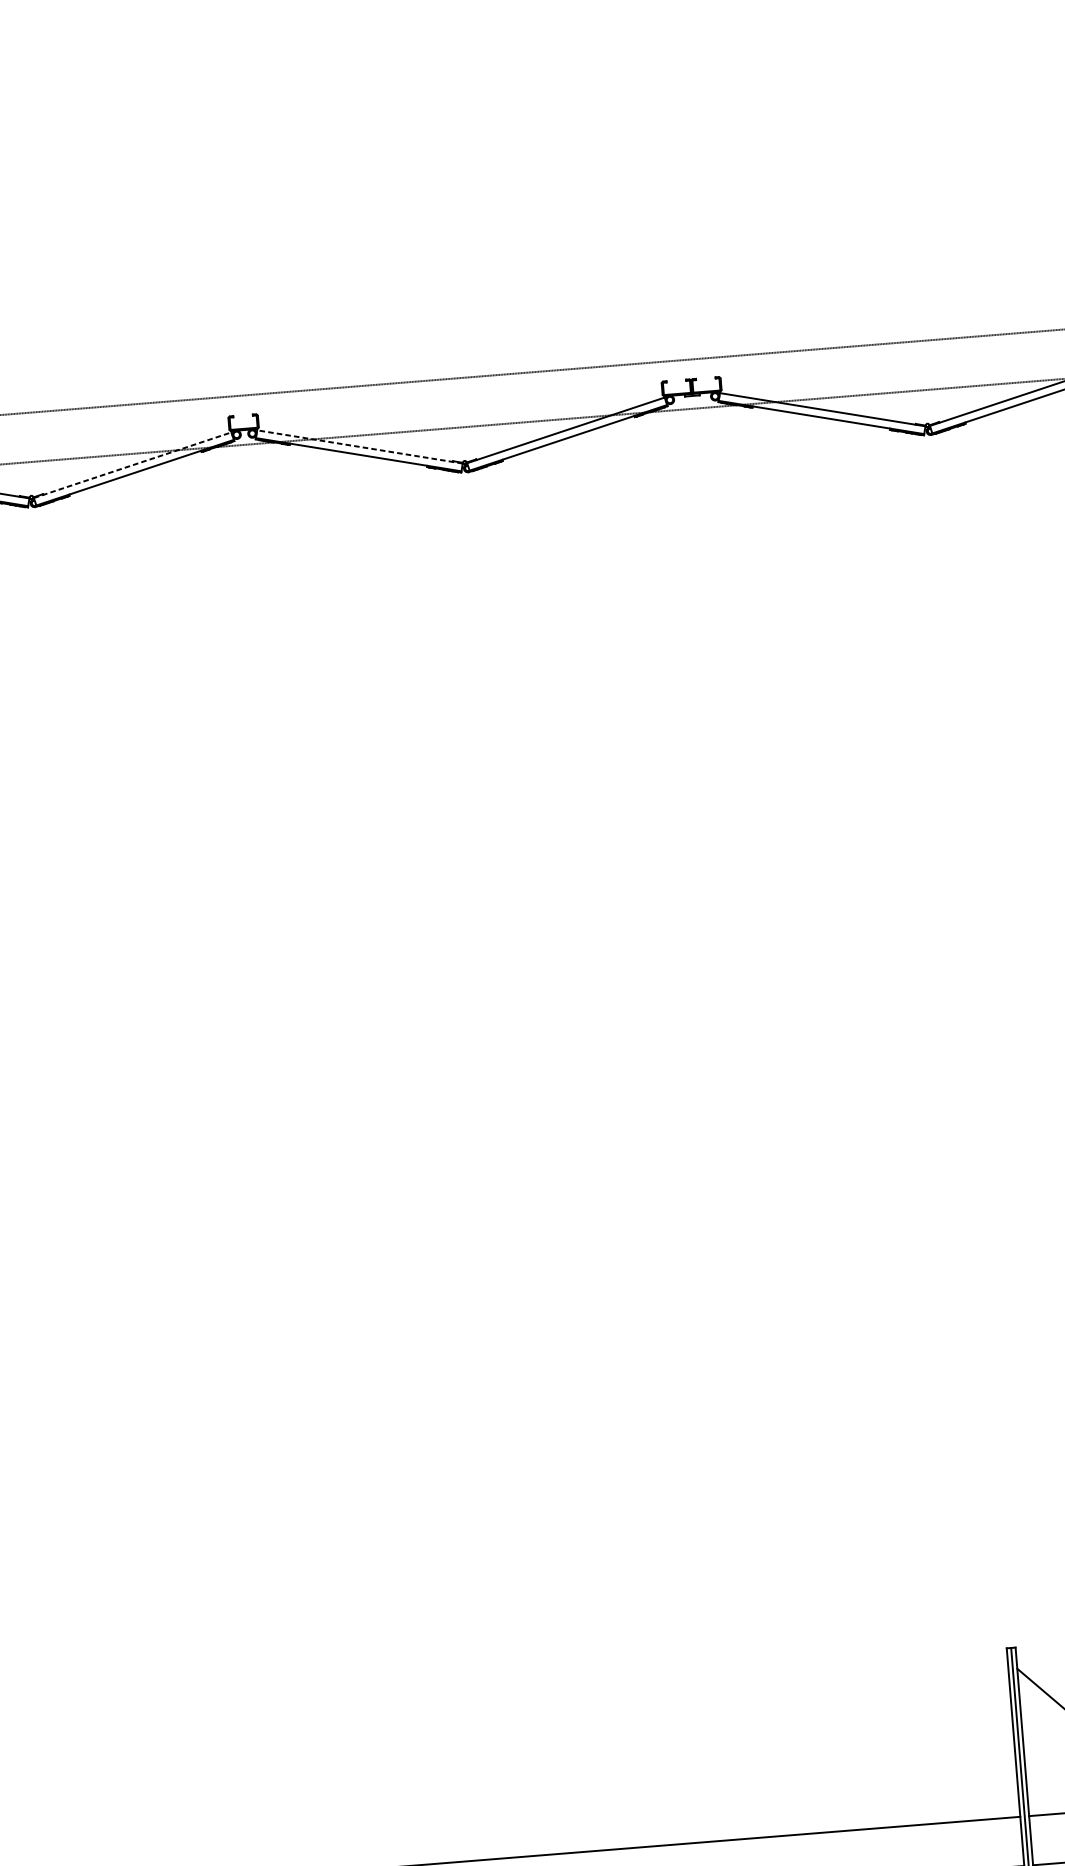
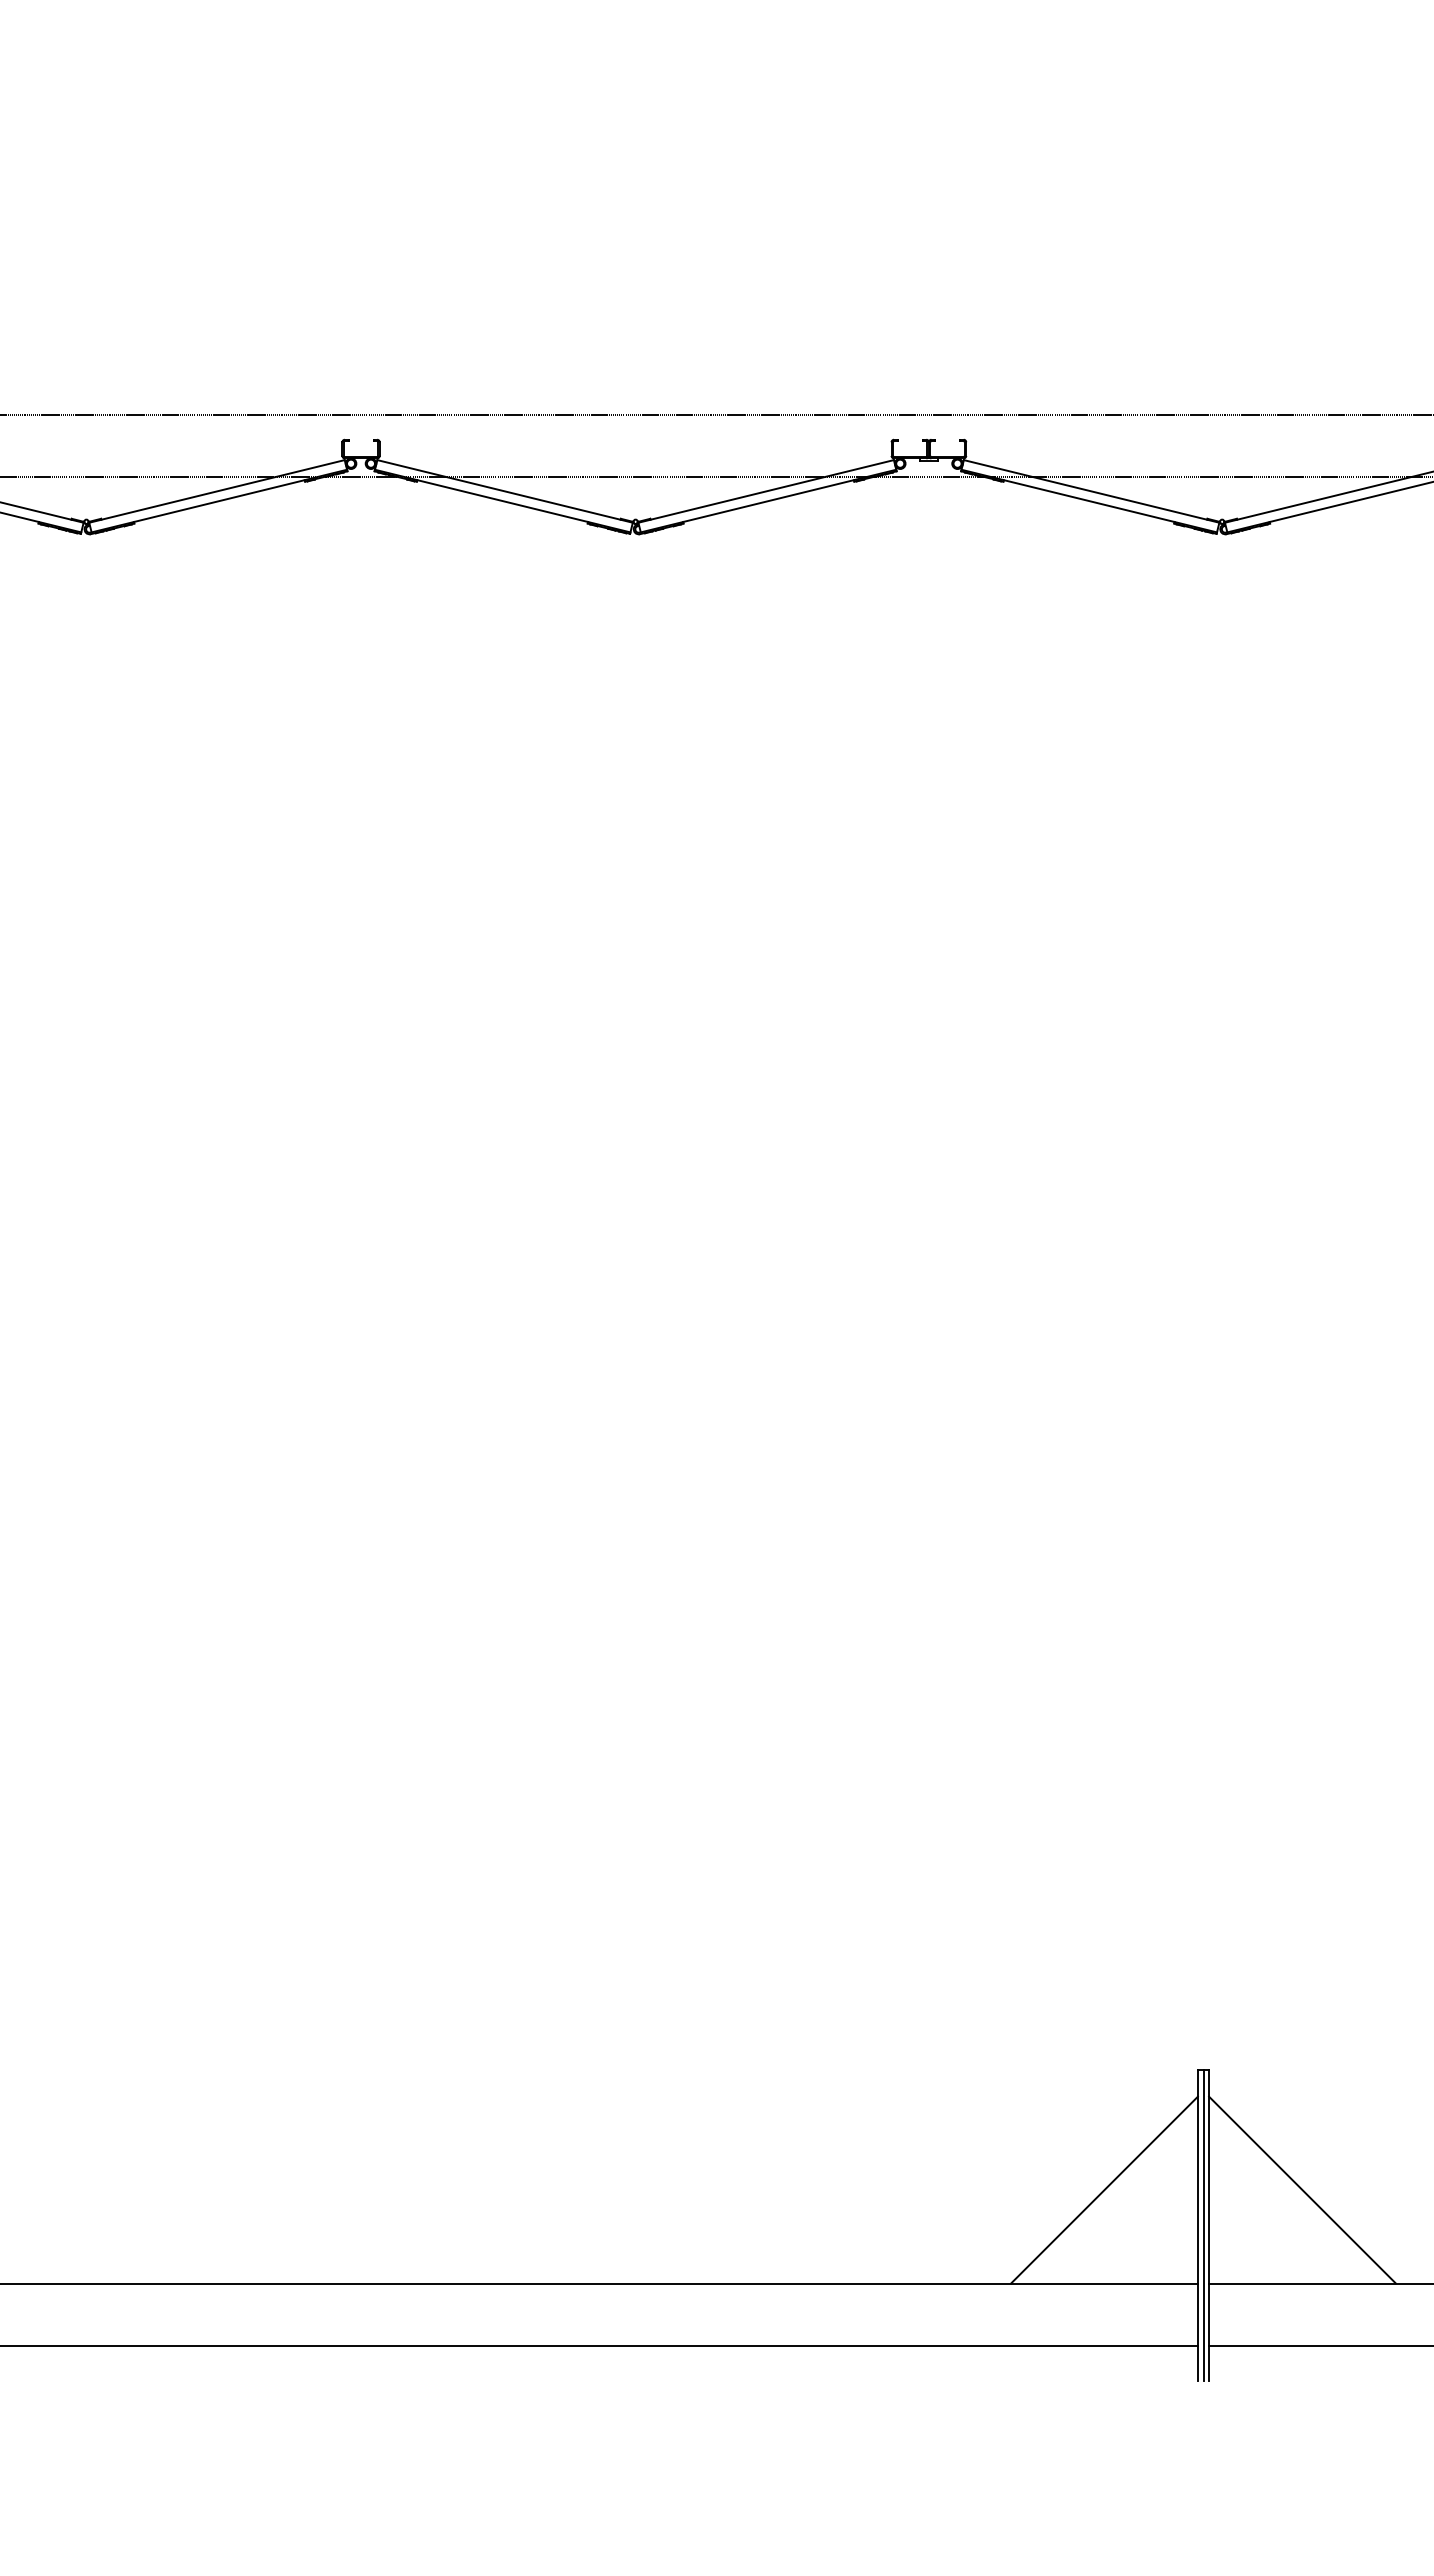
line: (360, 446) -> (505, 491), dashed -> solid
line: (132, 465) -> (216, 491), dashed -> solid
line: (940, 1748) -> (1104, 2189), added

